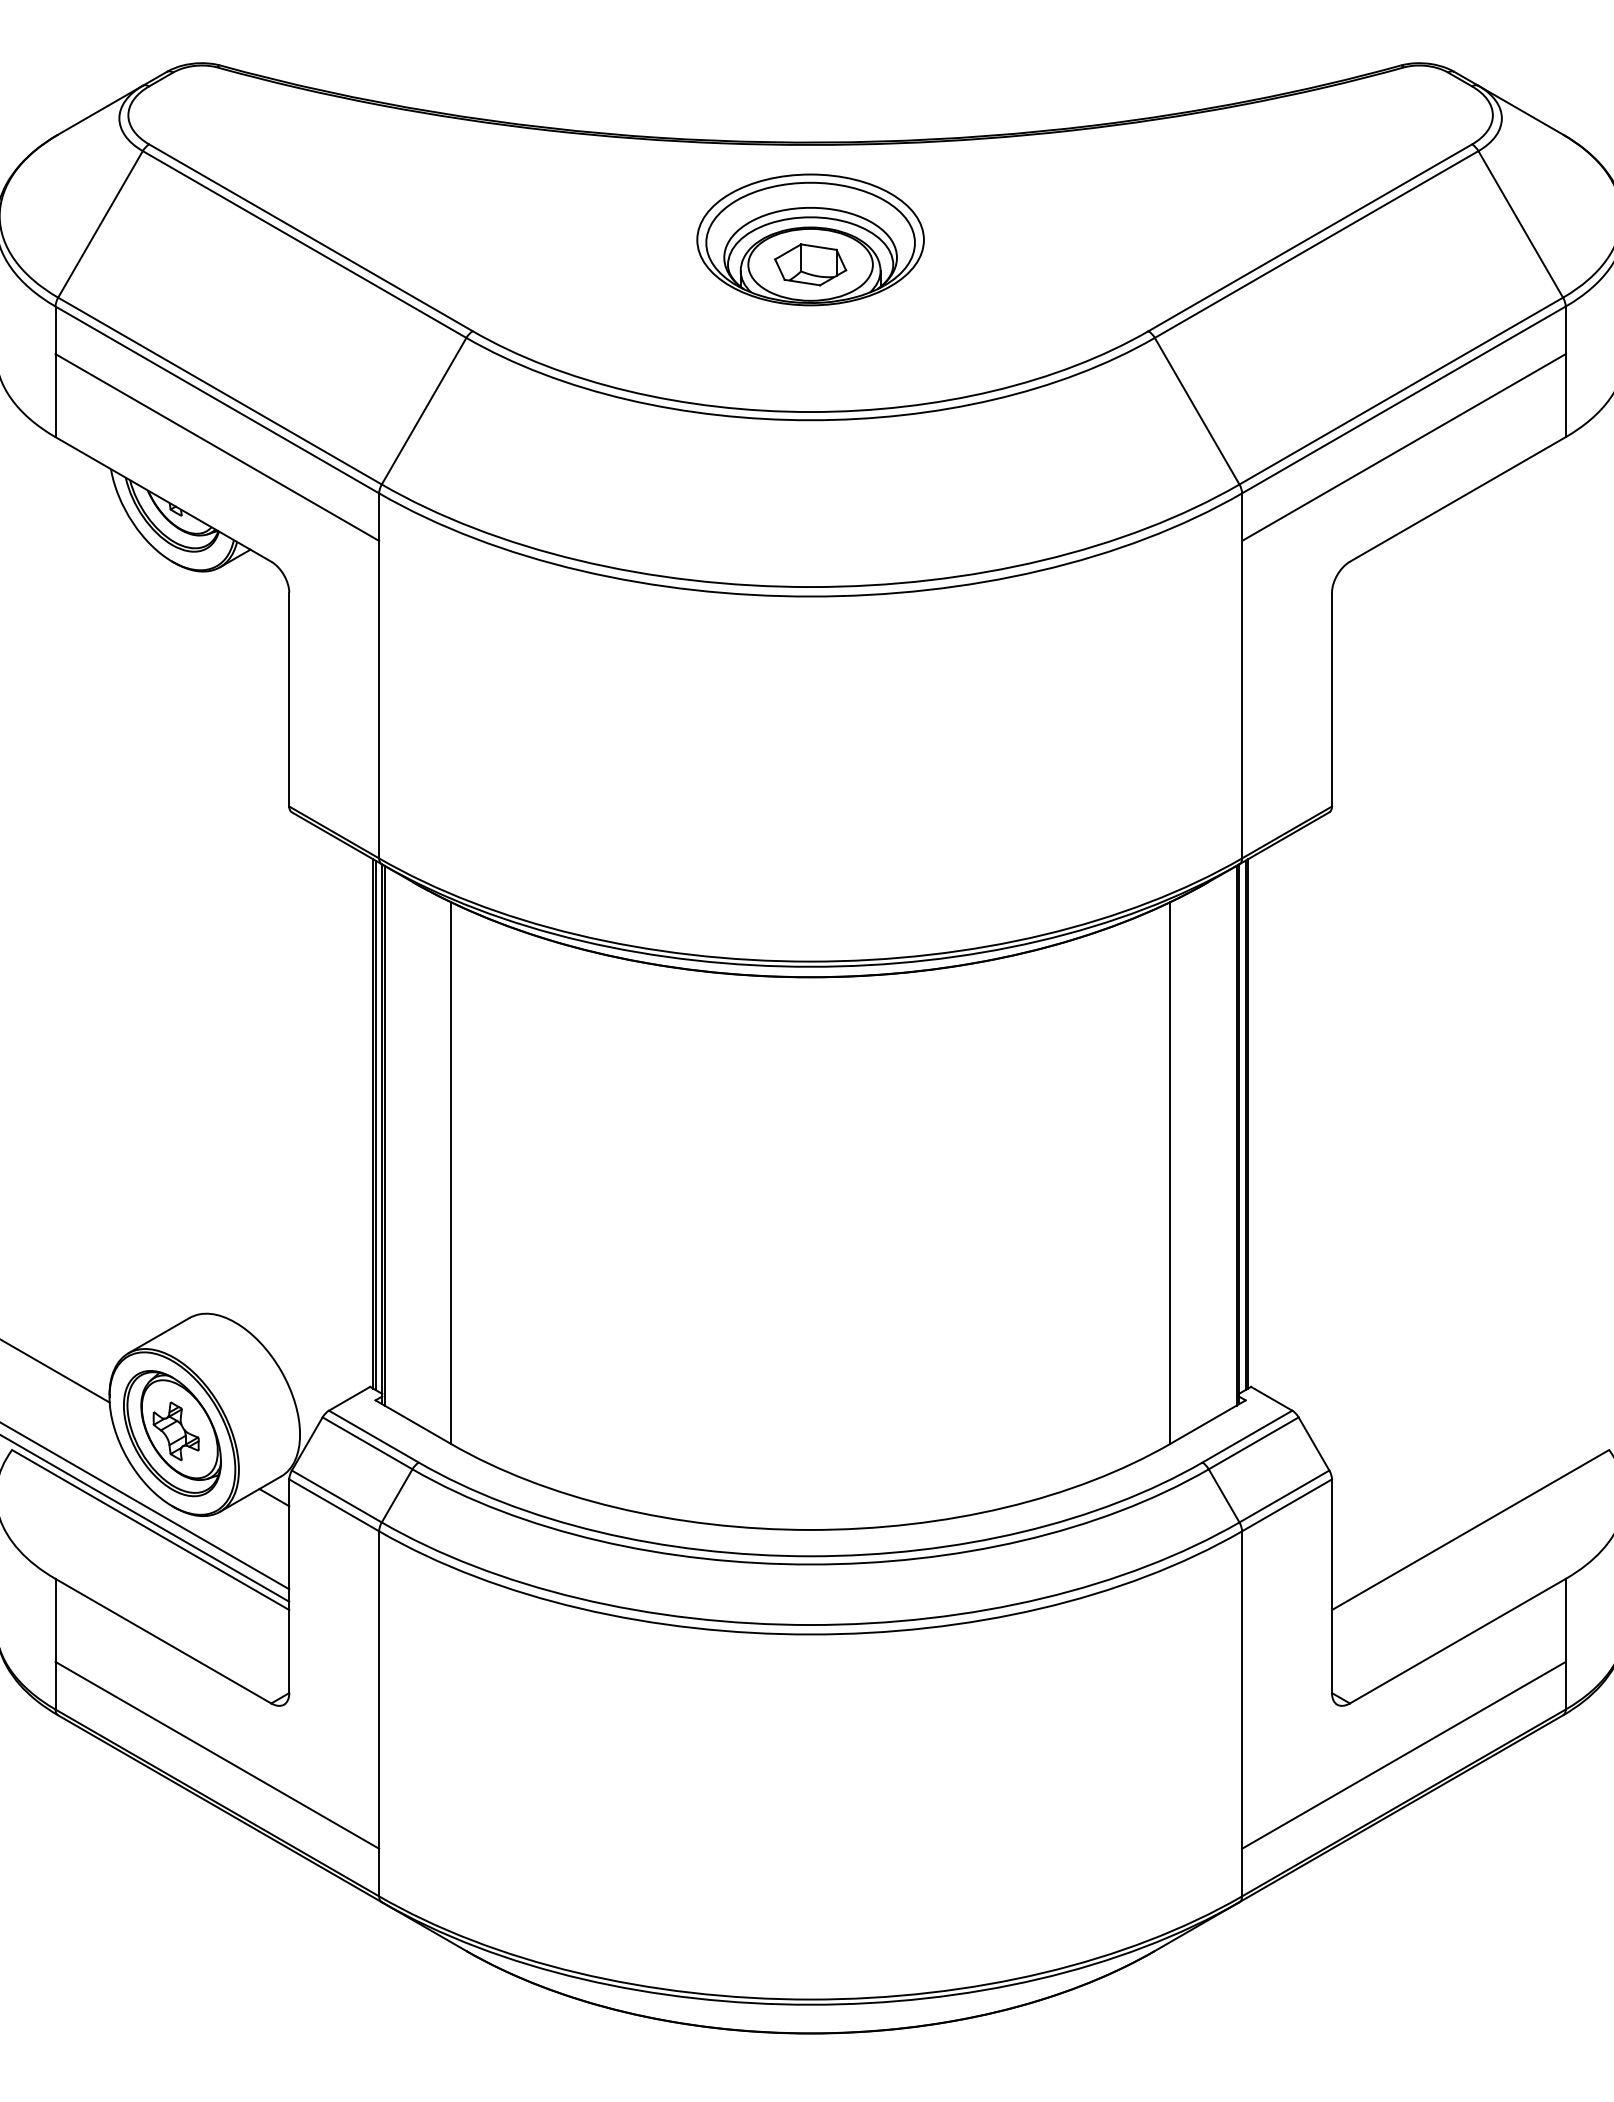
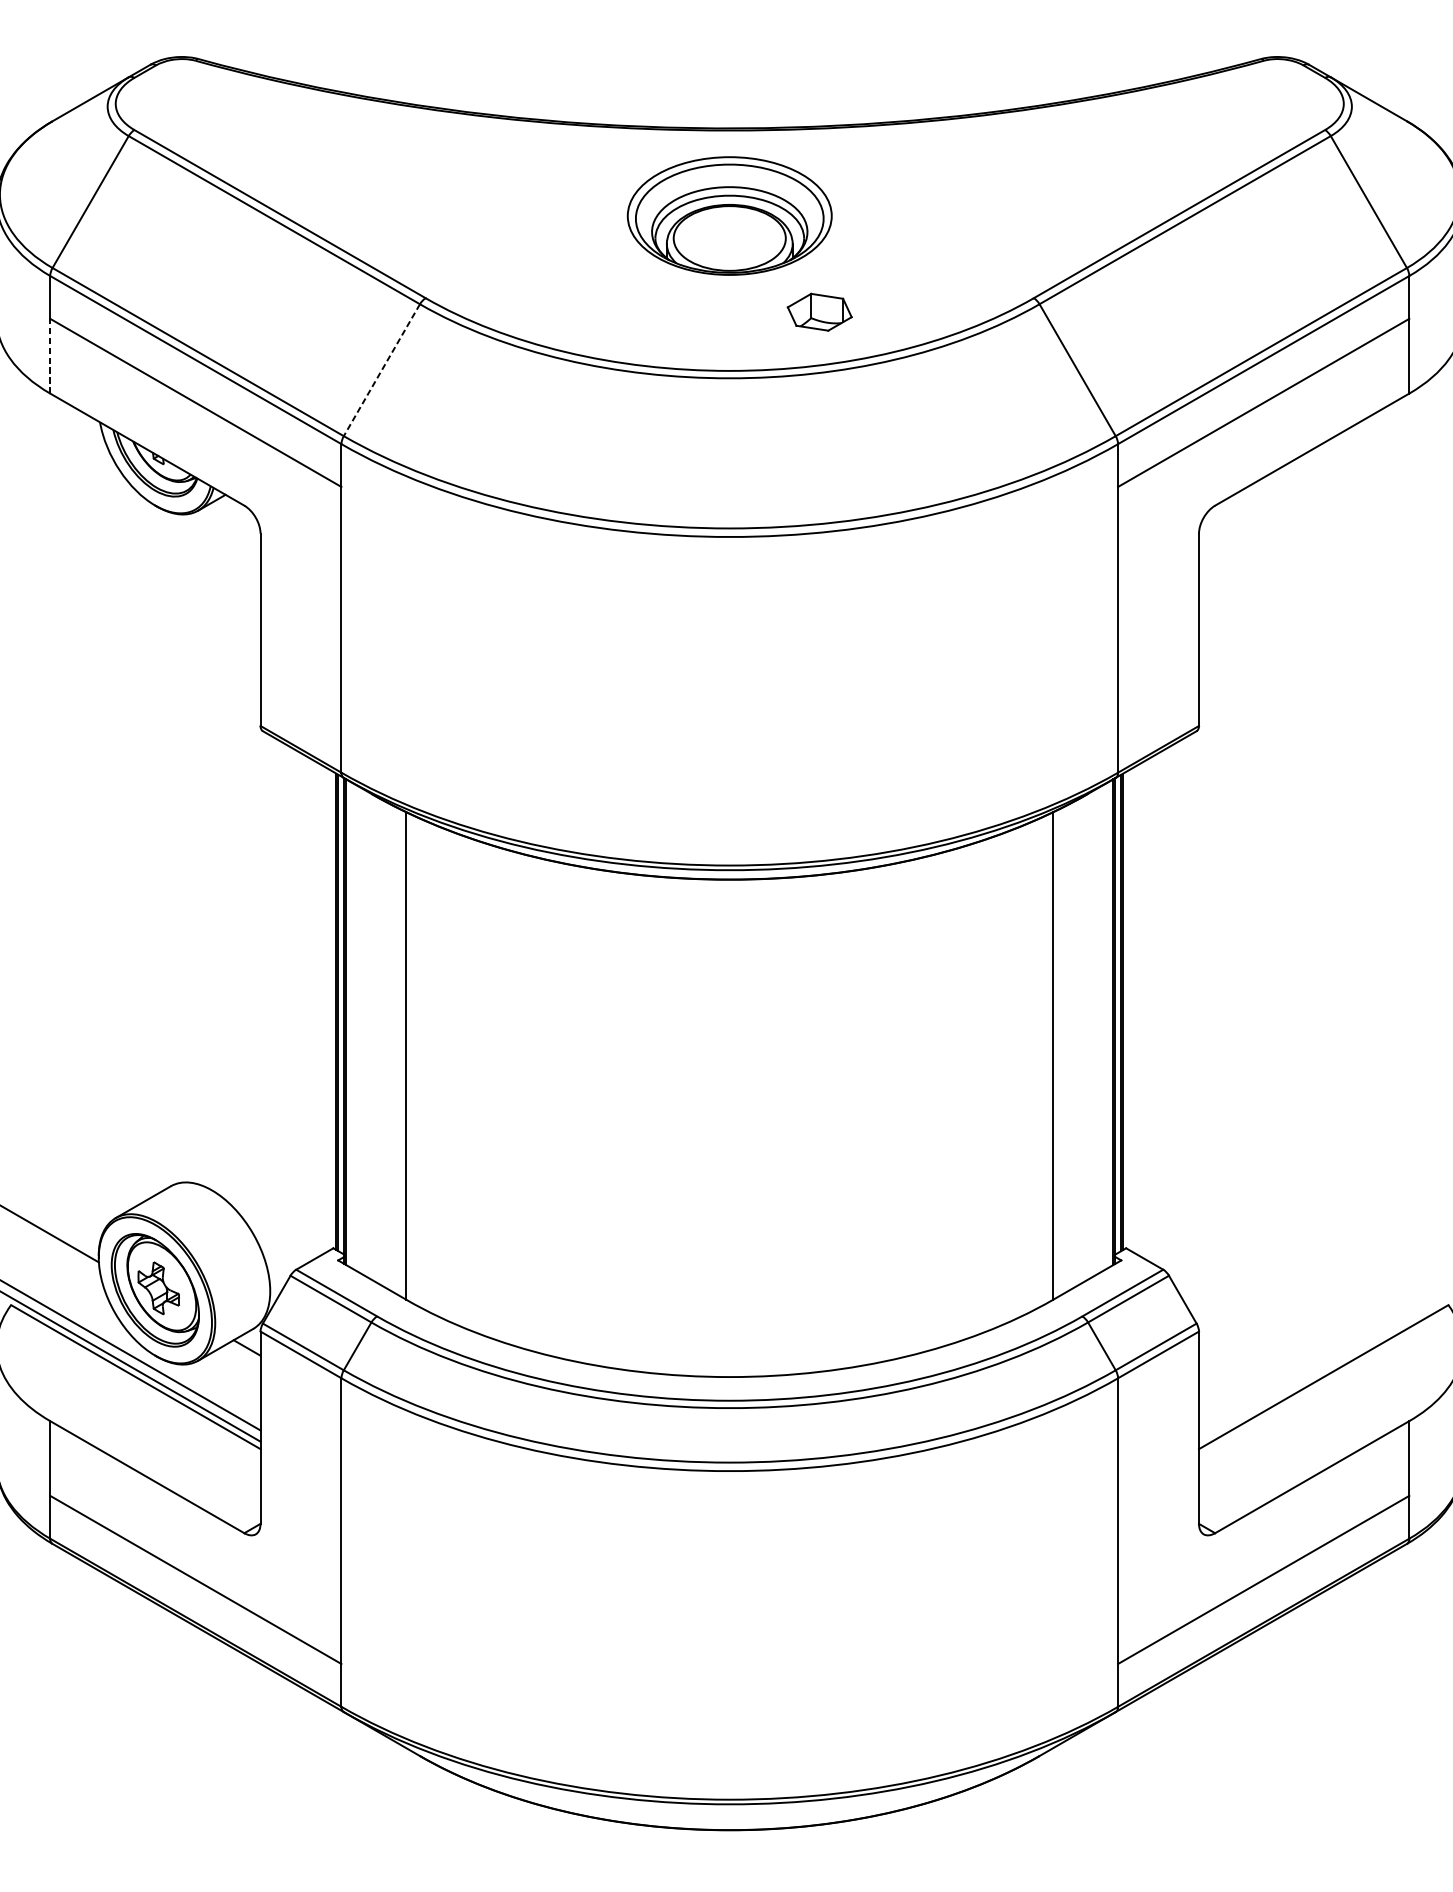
part: (810, 264) -> (819, 311), moved
line: (55, 395) -> (50, 356), solid -> dashed
line: (424, 411) -> (382, 370), solid -> dashed

